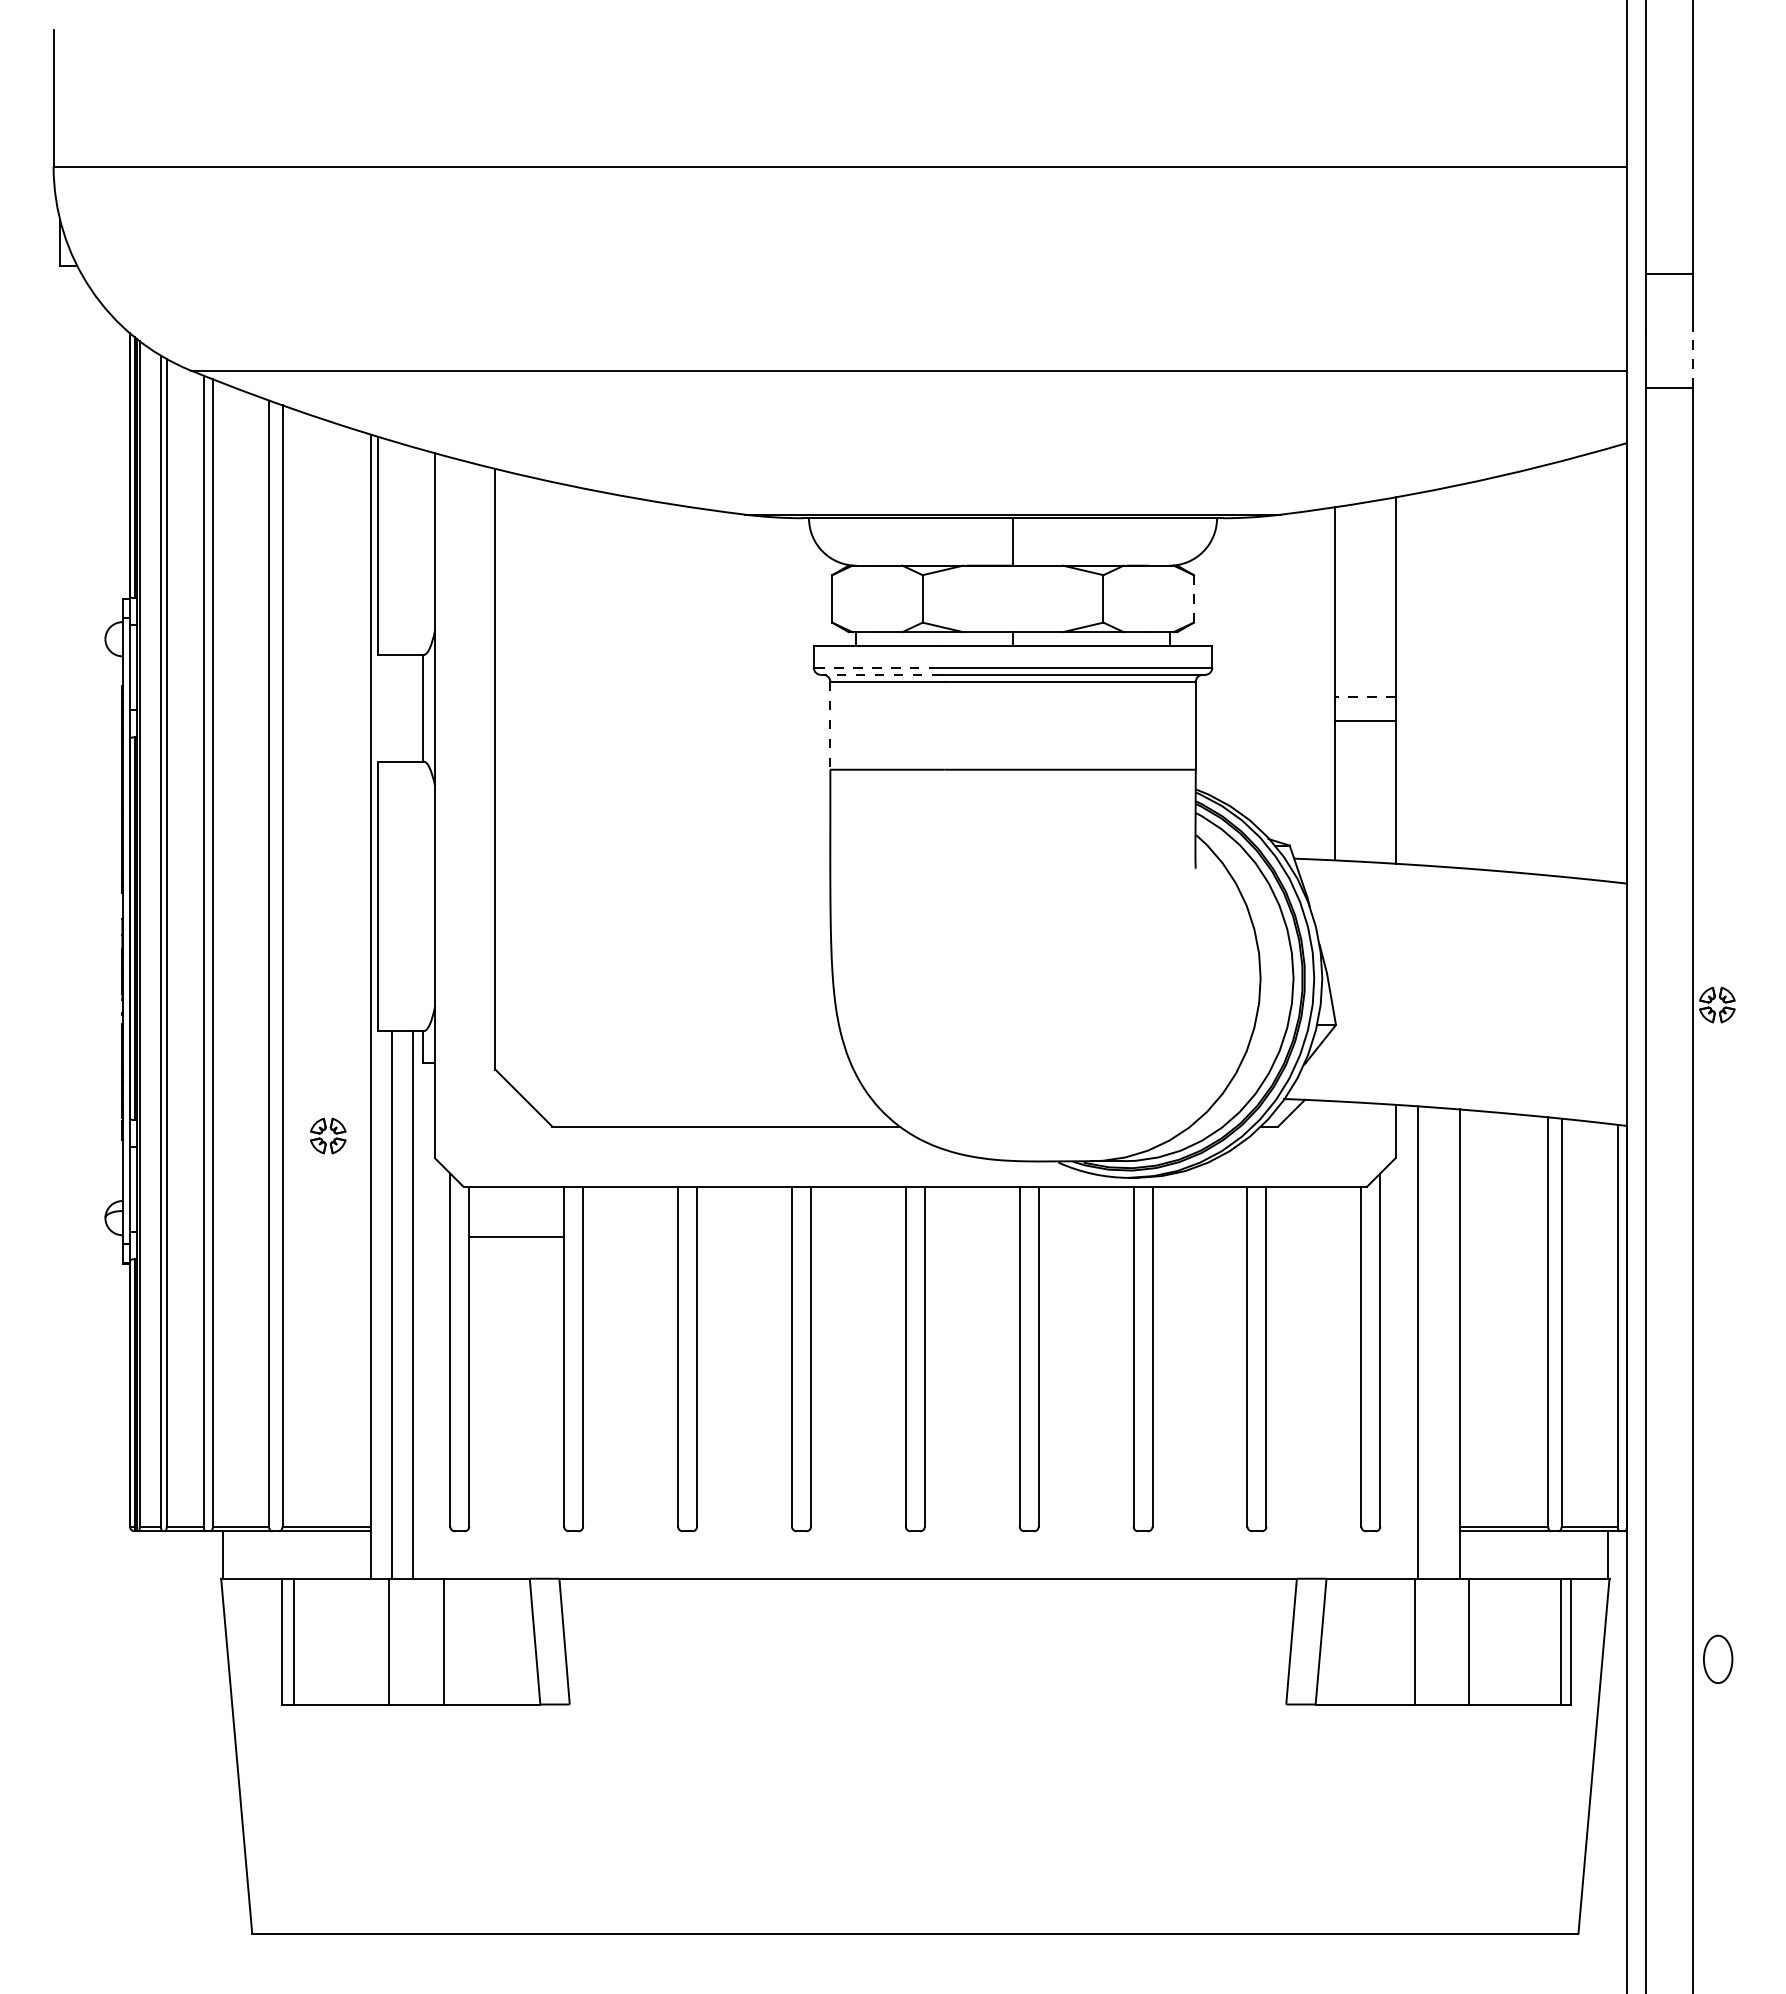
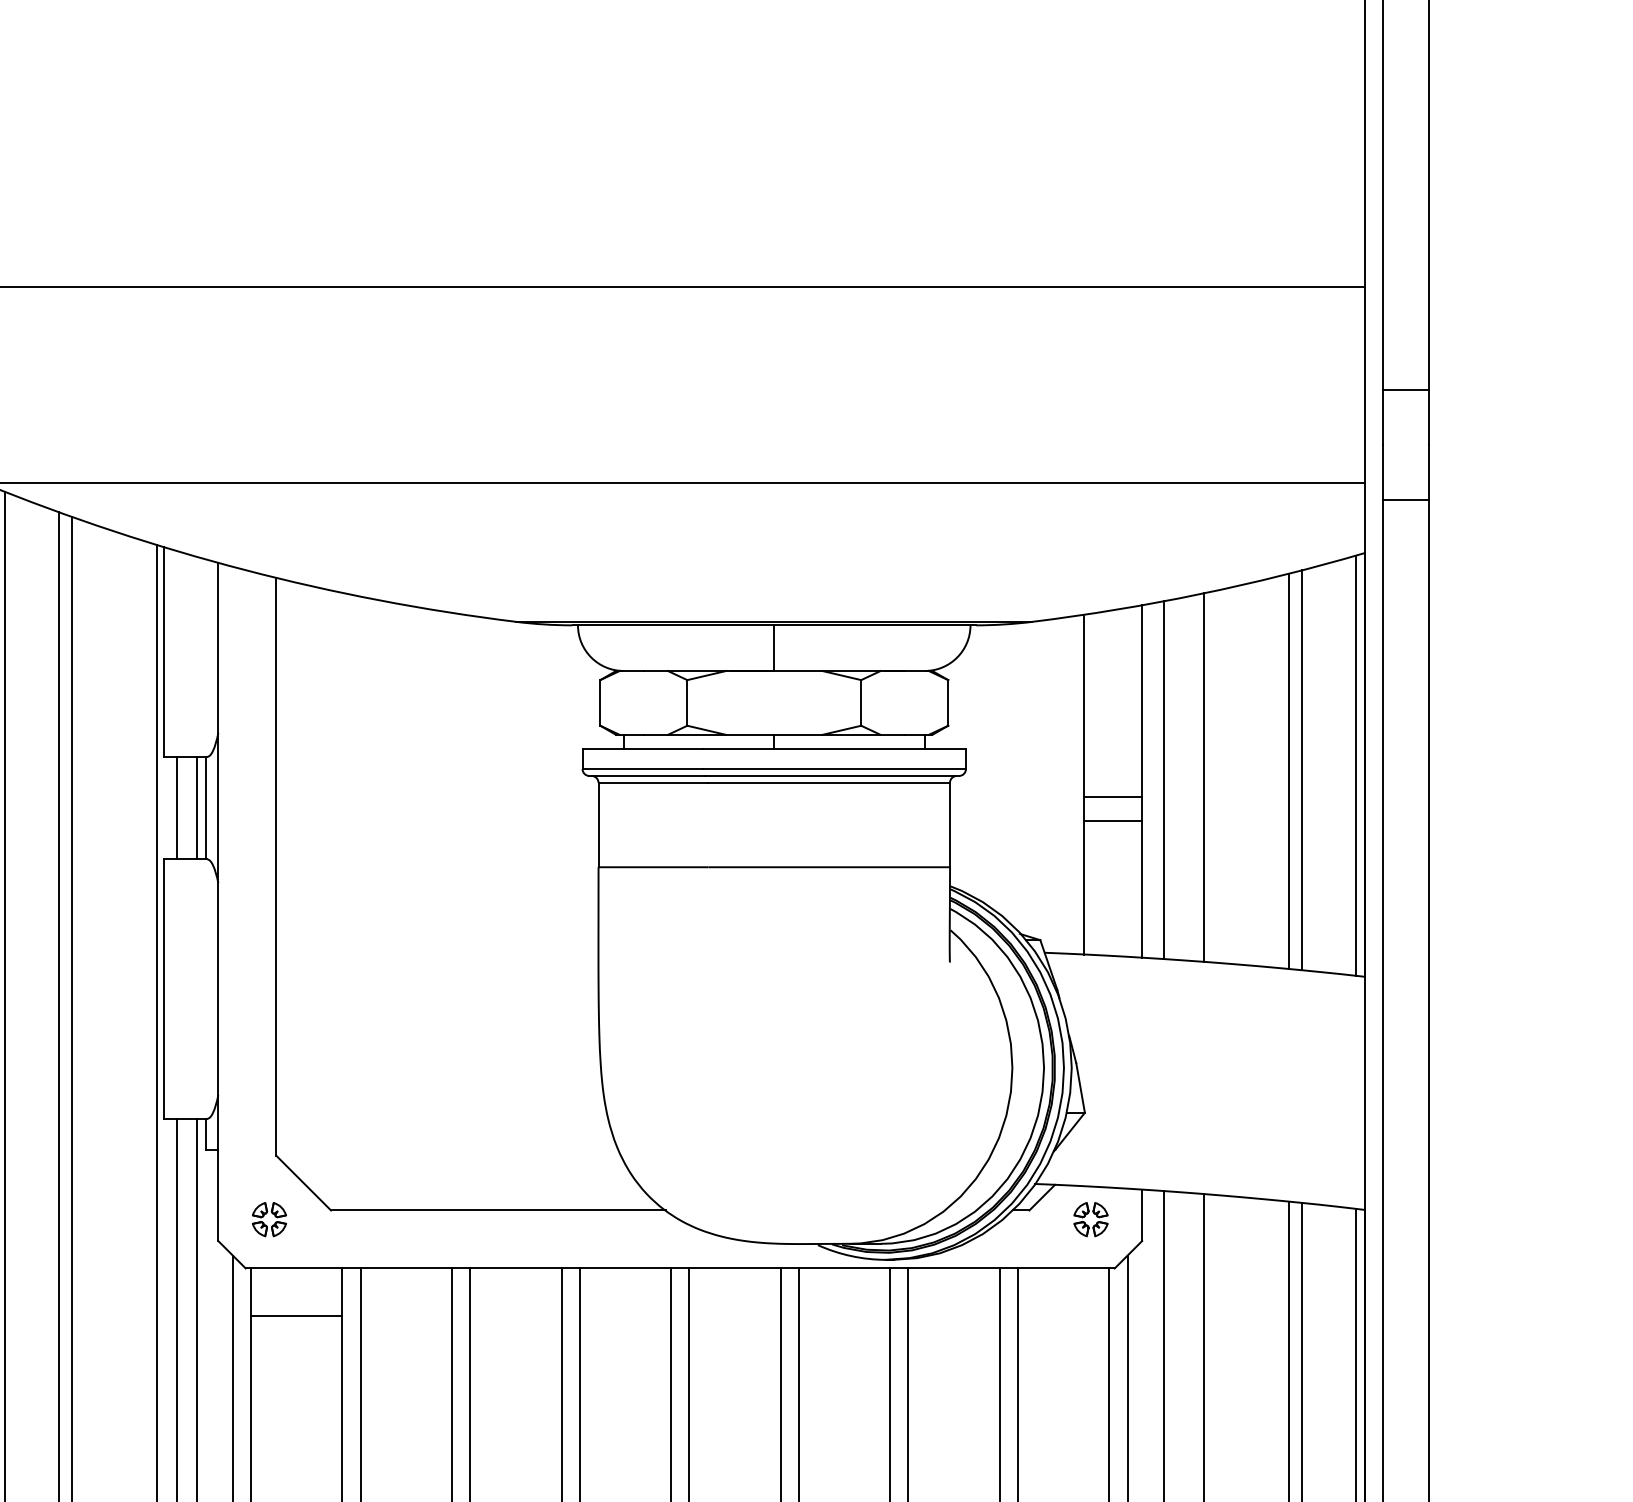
line: (1693, 358) -> (1428, 471), dashed -> solid
line: (1193, 598) -> (947, 702), dashed -> solid
line: (1617, 663) -> (1355, 765), added
line: (875, 667) -> (641, 768), dashed -> solid
line: (1561, 668) -> (1301, 769), added
line: (1548, 669) -> (1289, 770), added
line: (880, 674) -> (646, 775), dashed -> solid
line: (1459, 676) -> (1203, 777), added
line: (1417, 679) -> (1163, 780), added
line: (1364, 696) -> (1112, 796), dashed -> solid
line: (391, 707) -> (176, 807), added
line: (412, 707) -> (196, 807), added
line: (830, 725) -> (598, 824), dashed -> solid
part: (1717, 1004) -> (1091, 1219), moved
part: (328, 1135) -> (269, 1219), moved

